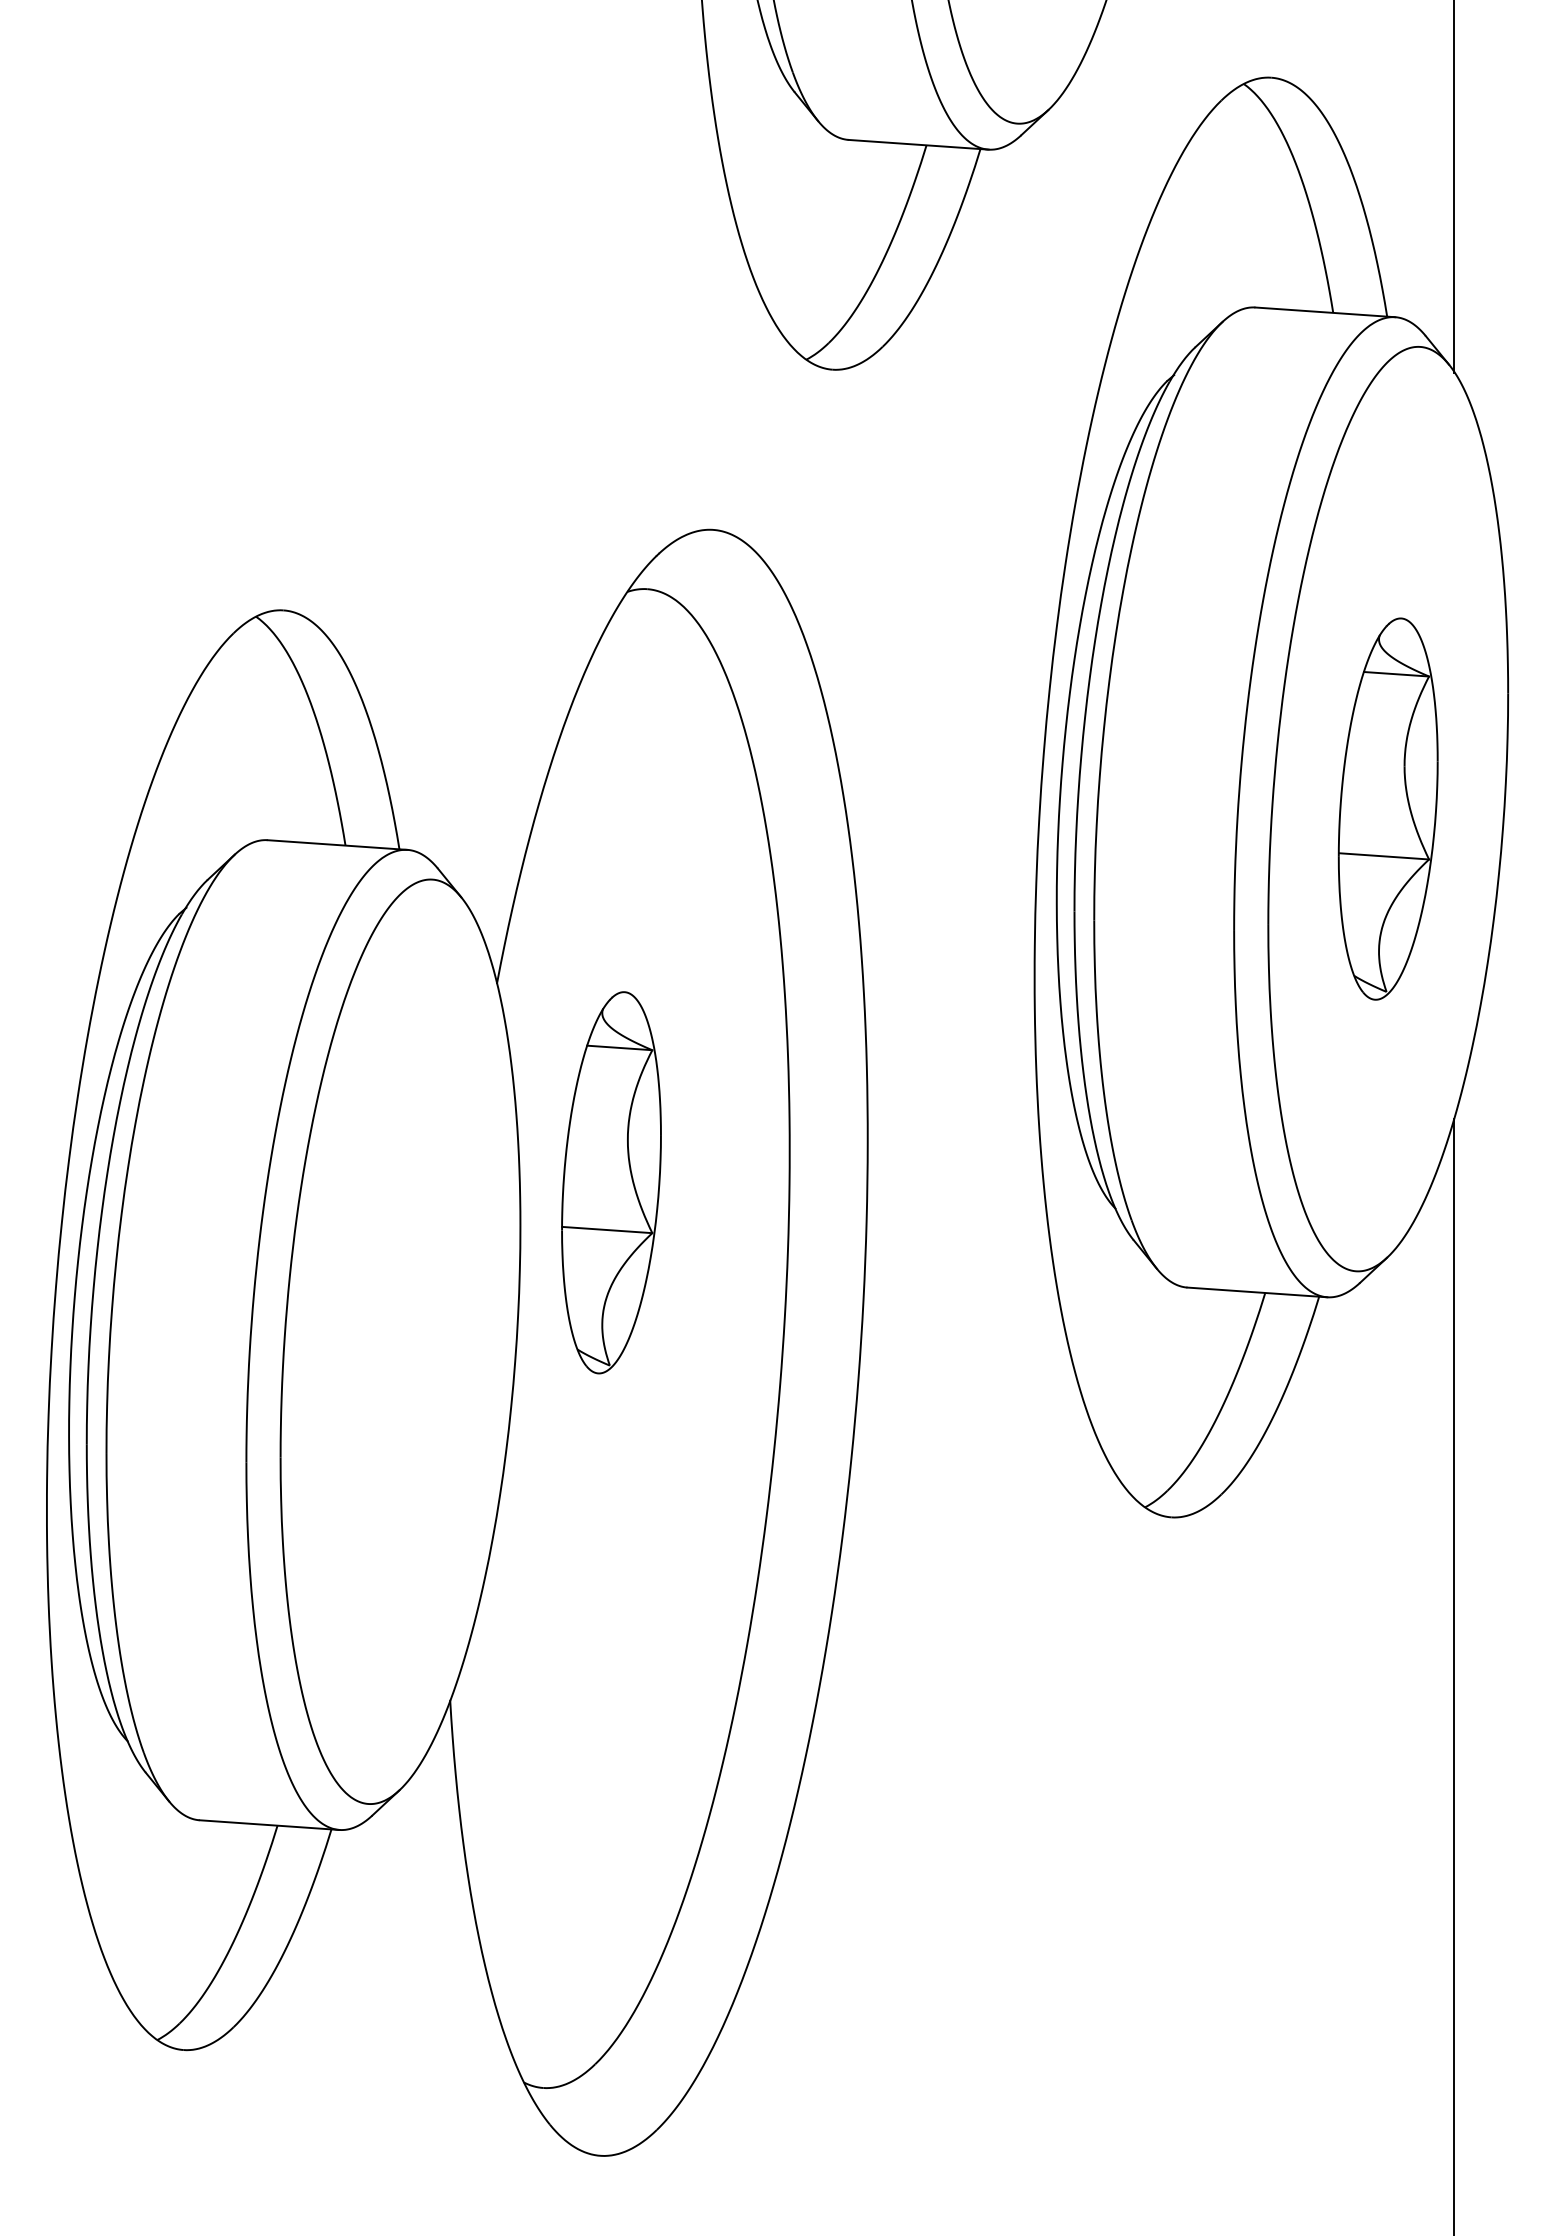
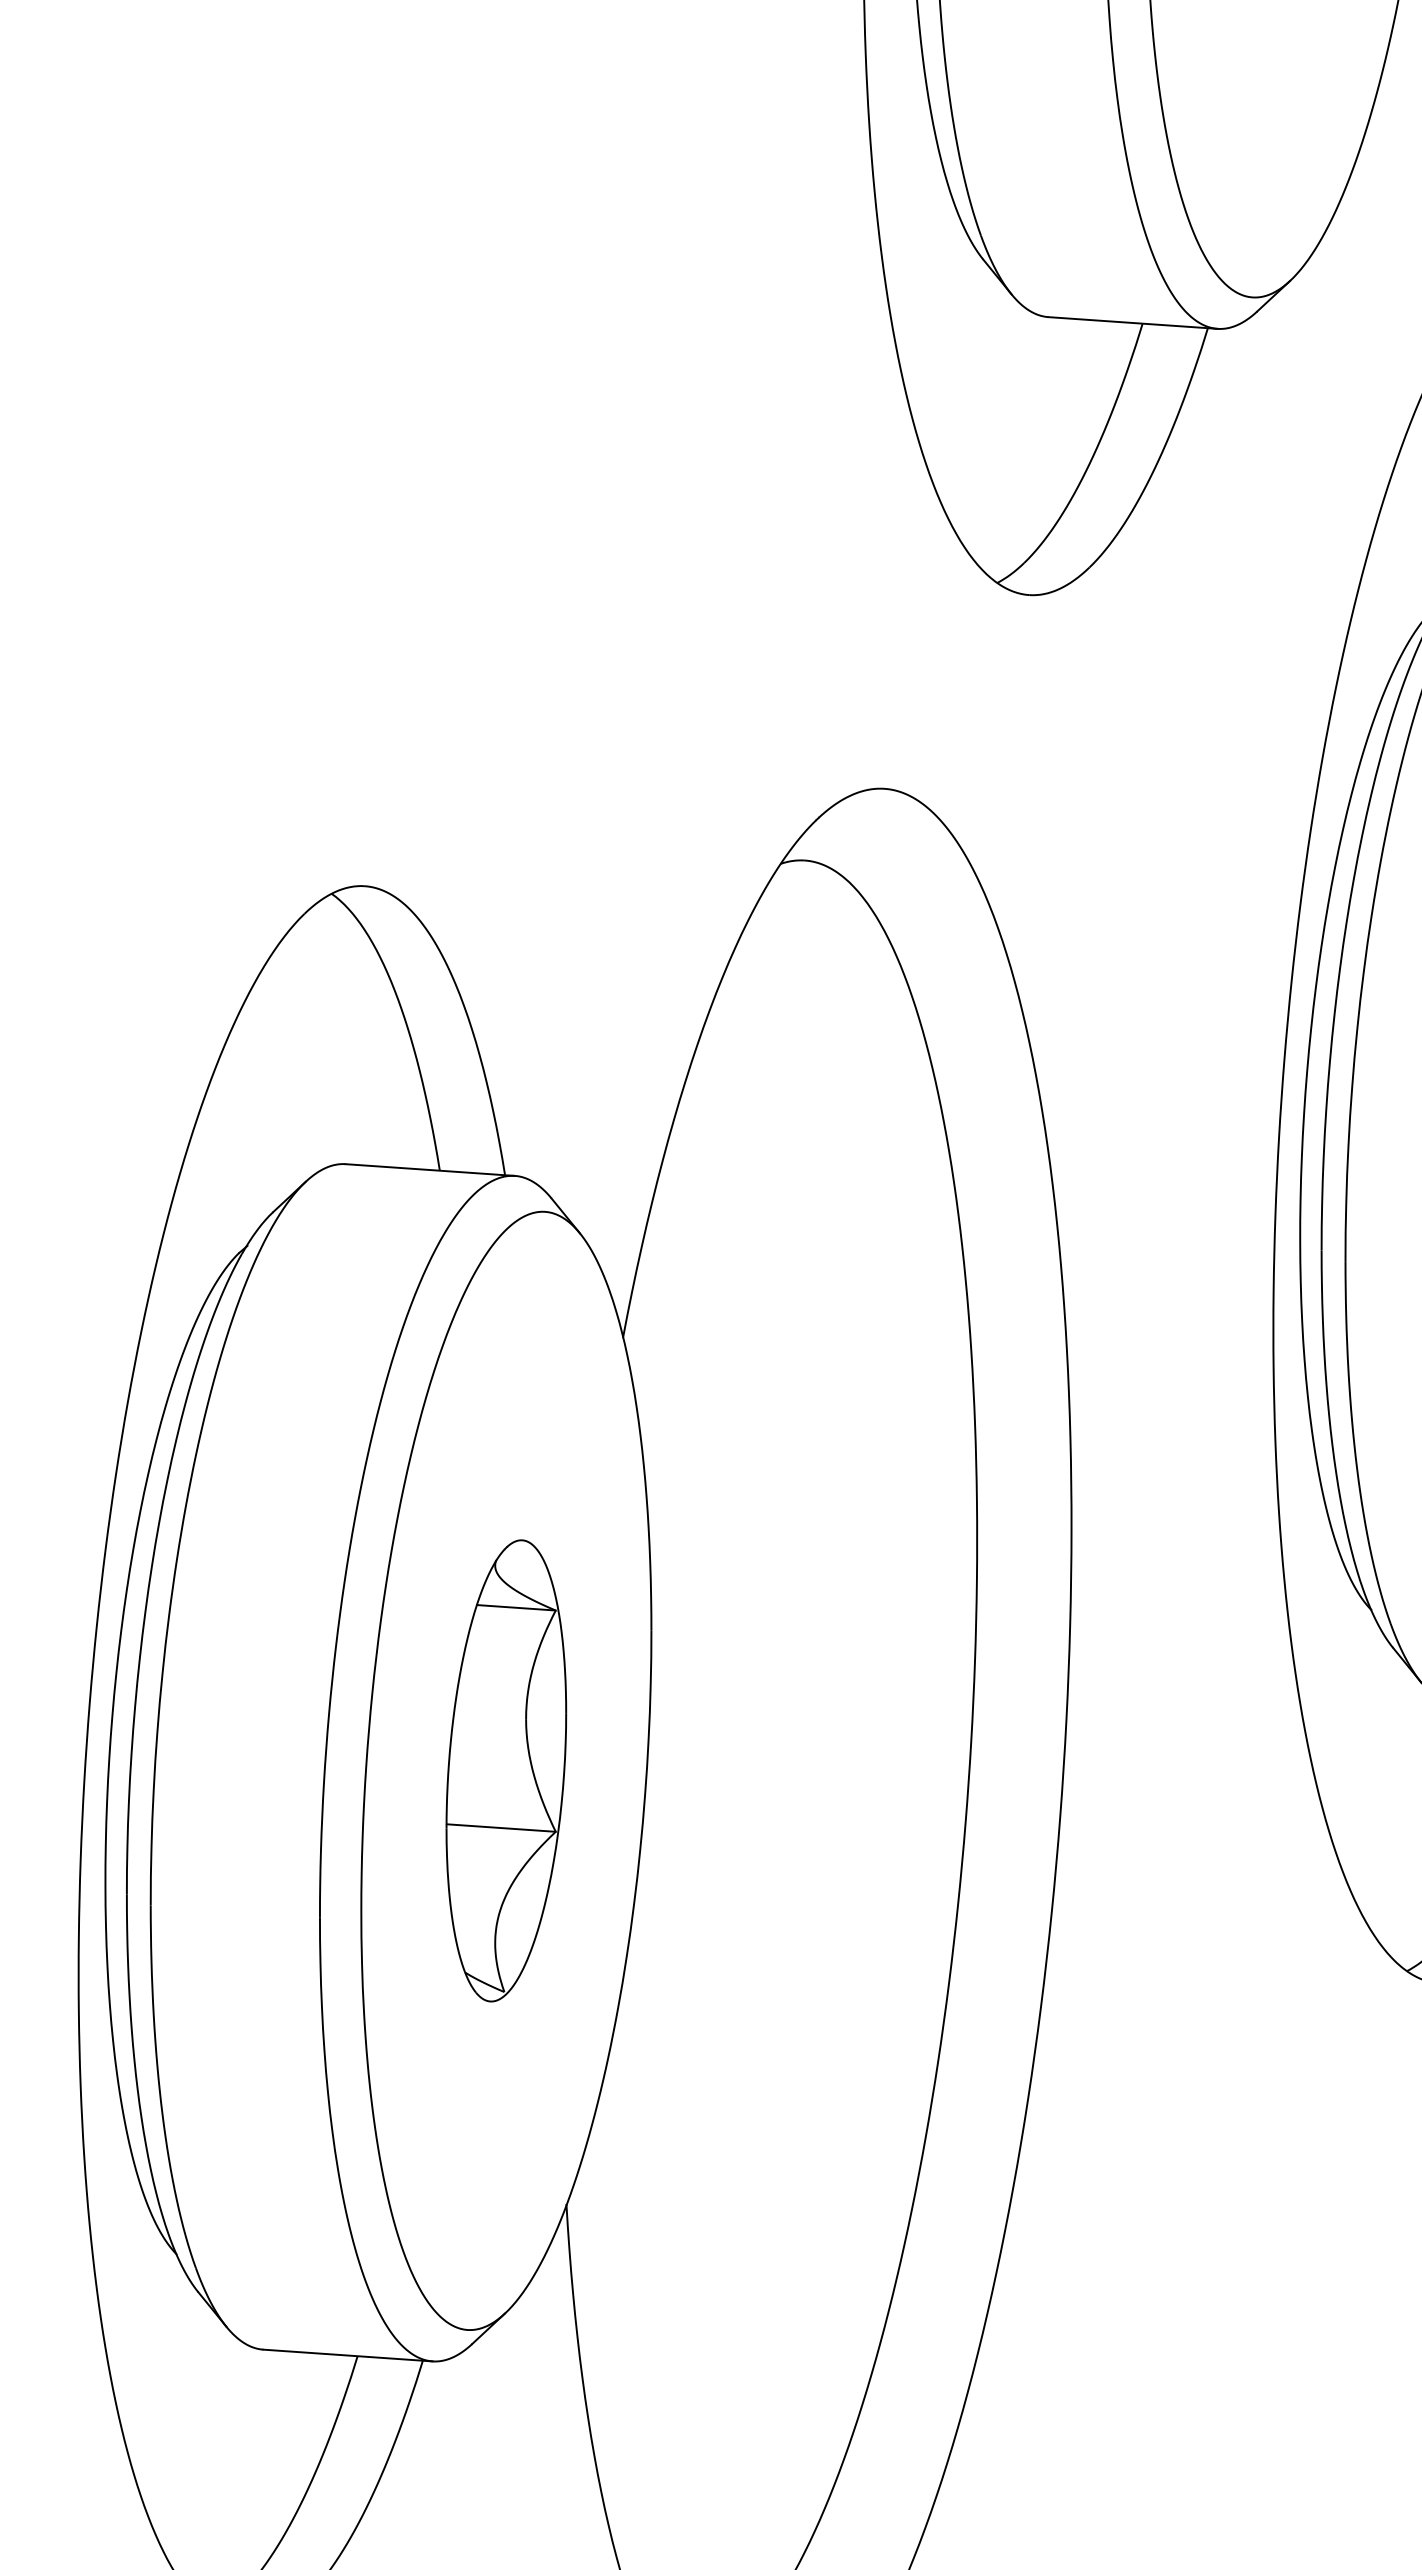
part: (611, 1182) -> (506, 1770), moved

